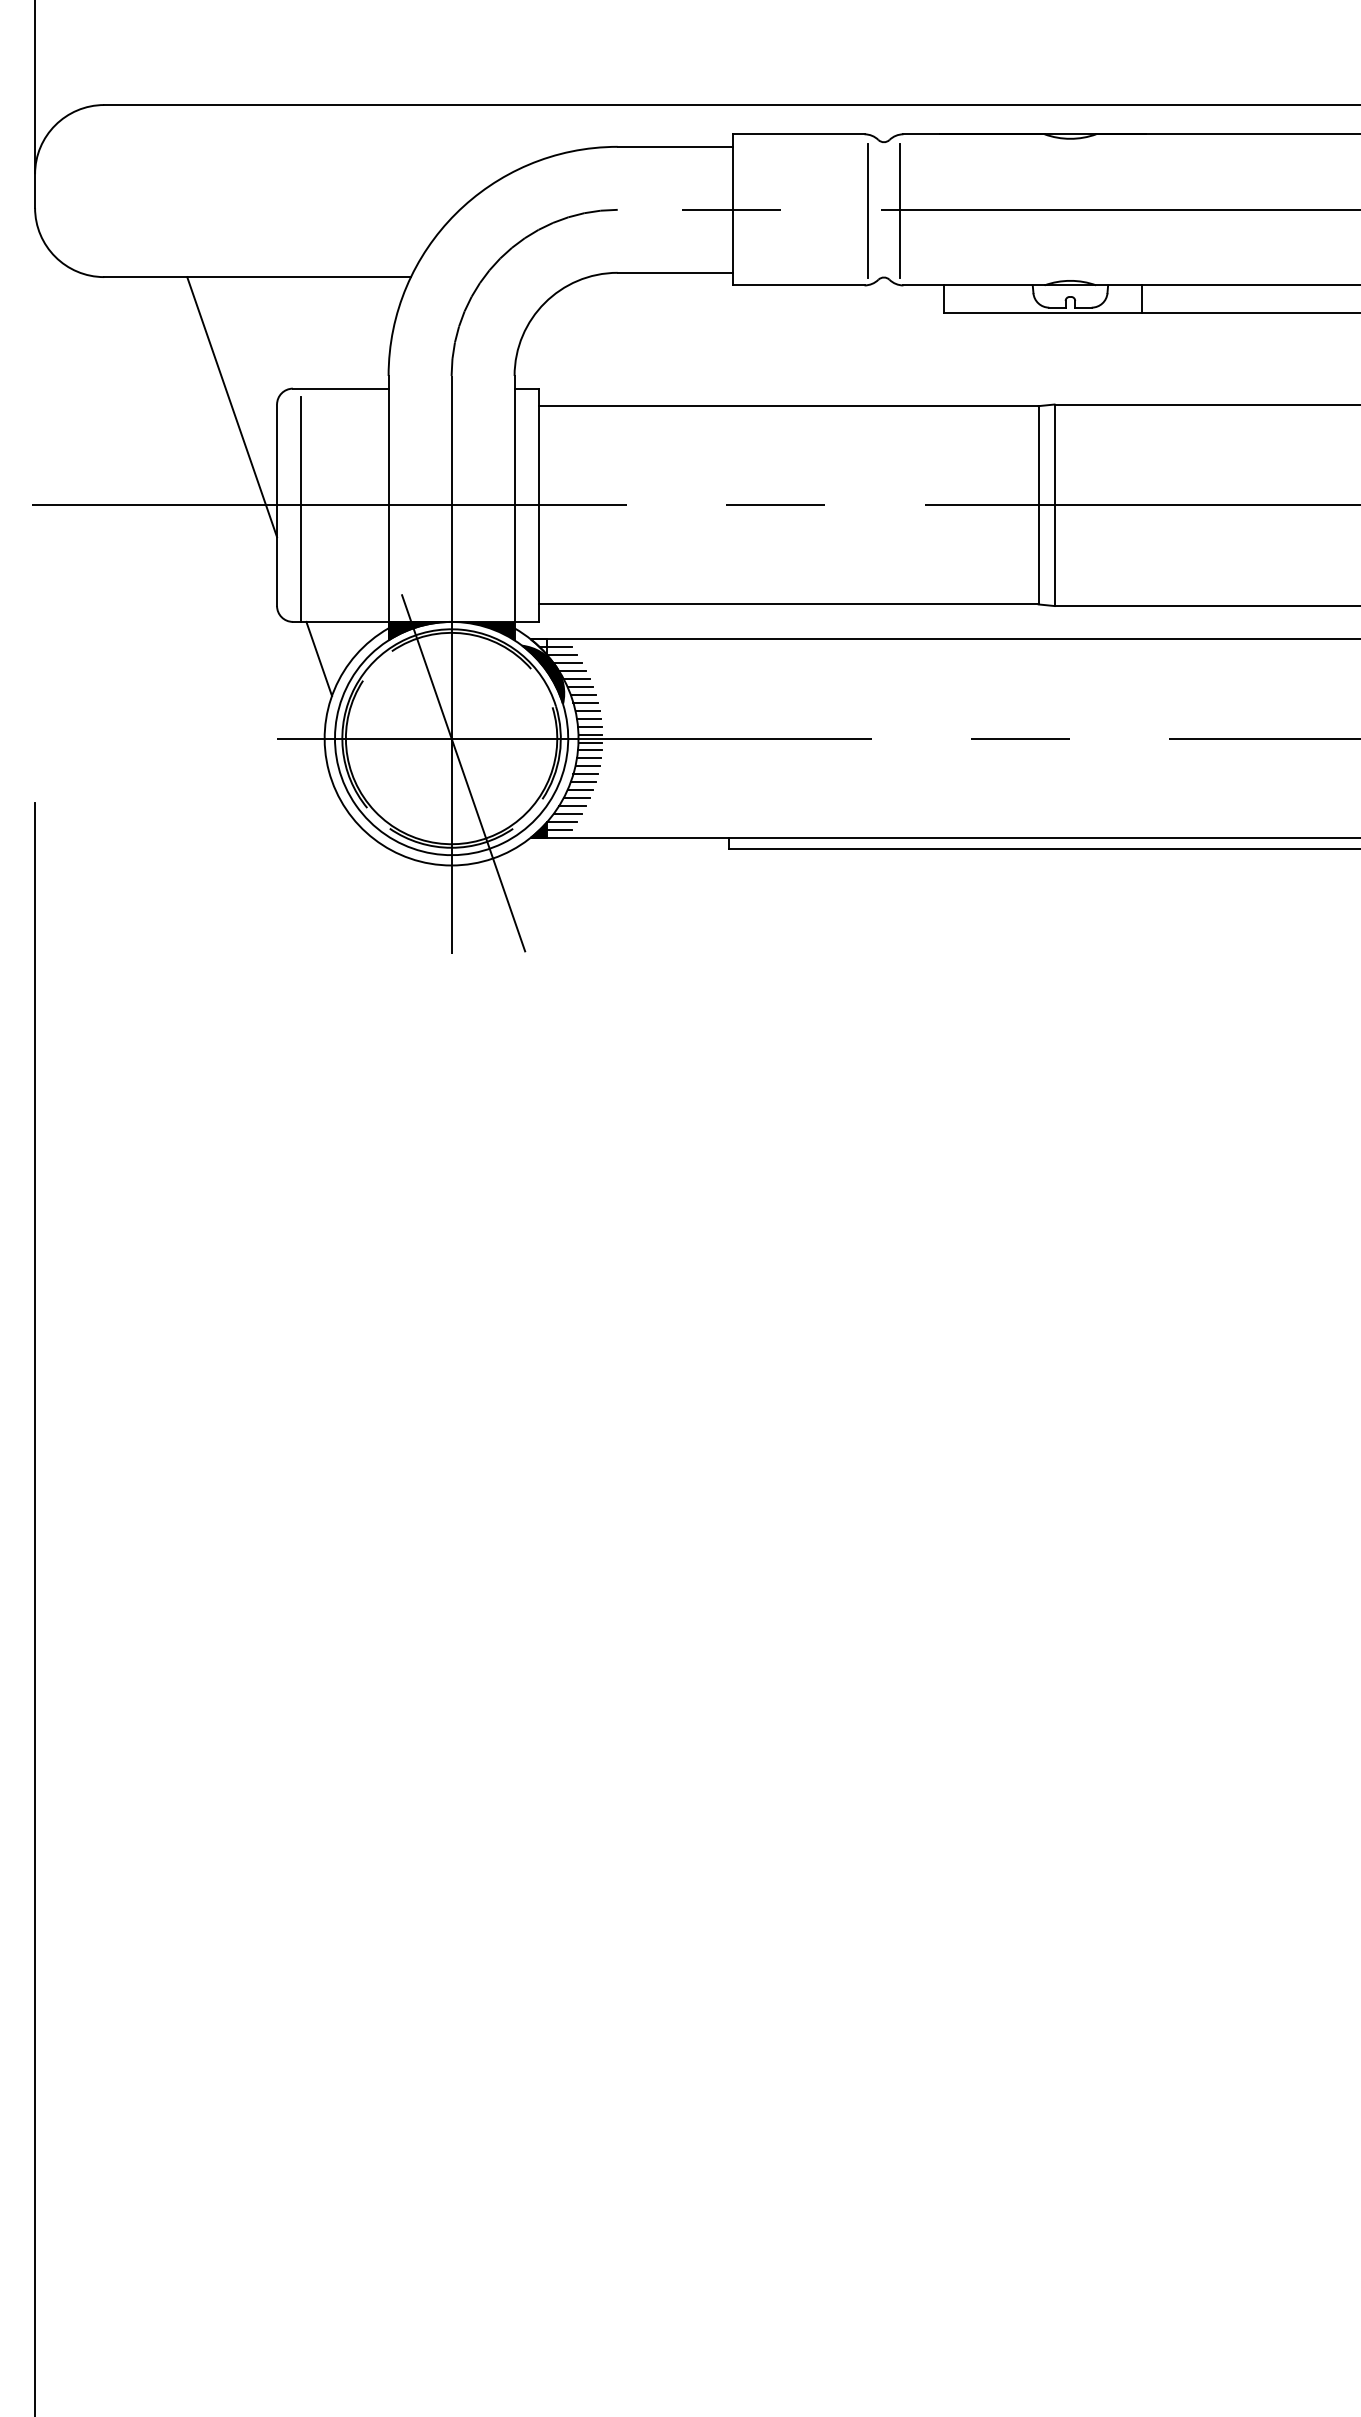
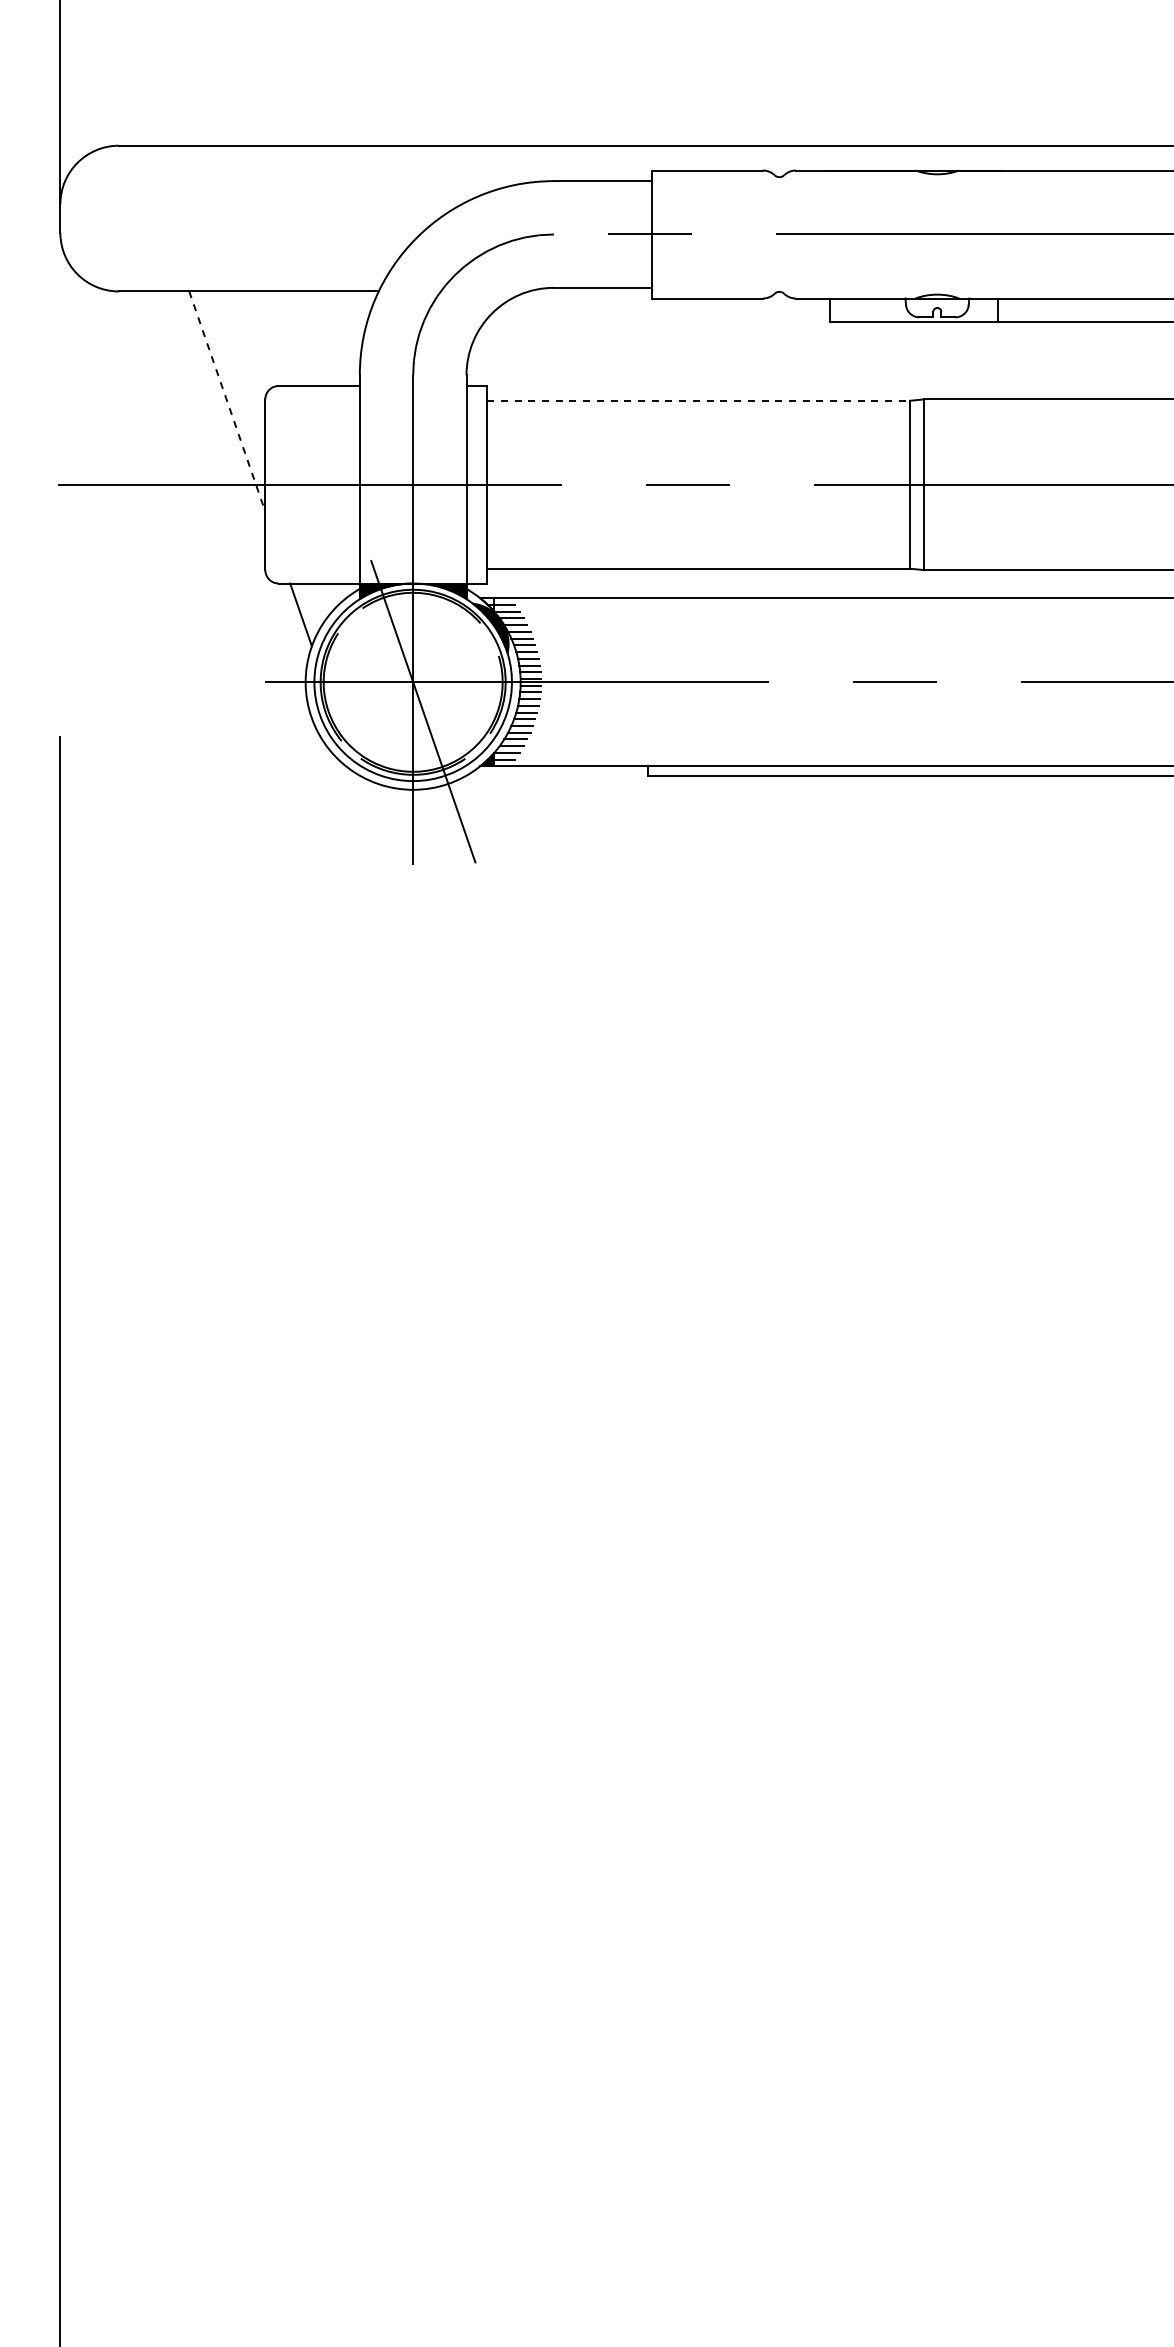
line: (868, 209) -> (766, 234), removed
line: (899, 209) -> (792, 234), removed
line: (788, 405) -> (698, 400), solid -> dashed
line: (232, 408) -> (227, 402), solid -> dashed
line: (300, 509) -> (285, 488), removed

